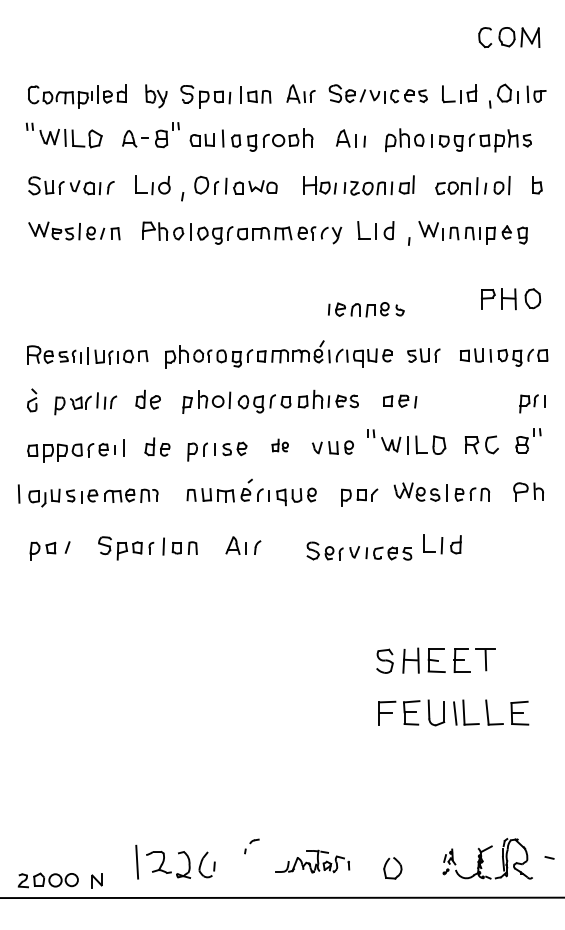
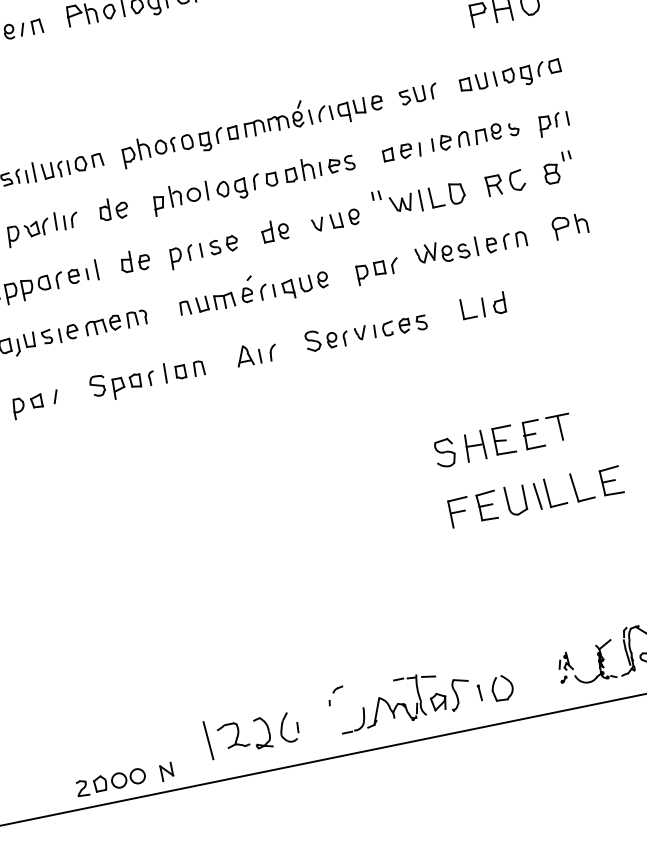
part: (366, 309) -> (475, 136), moved
part: (280, 445) -> (275, 230), size x1.43
part: (359, 550) -> (365, 330), moved
part: (312, 861) -> (408, 699), size x1.67

